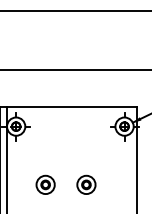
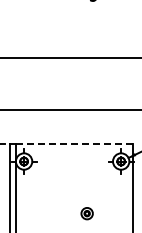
line: (72, 107) -> (74, 144), solid -> dashed
part: (45, 184) -> (50, 213), removed
part: (86, 184) -> (87, 213), size x0.7

